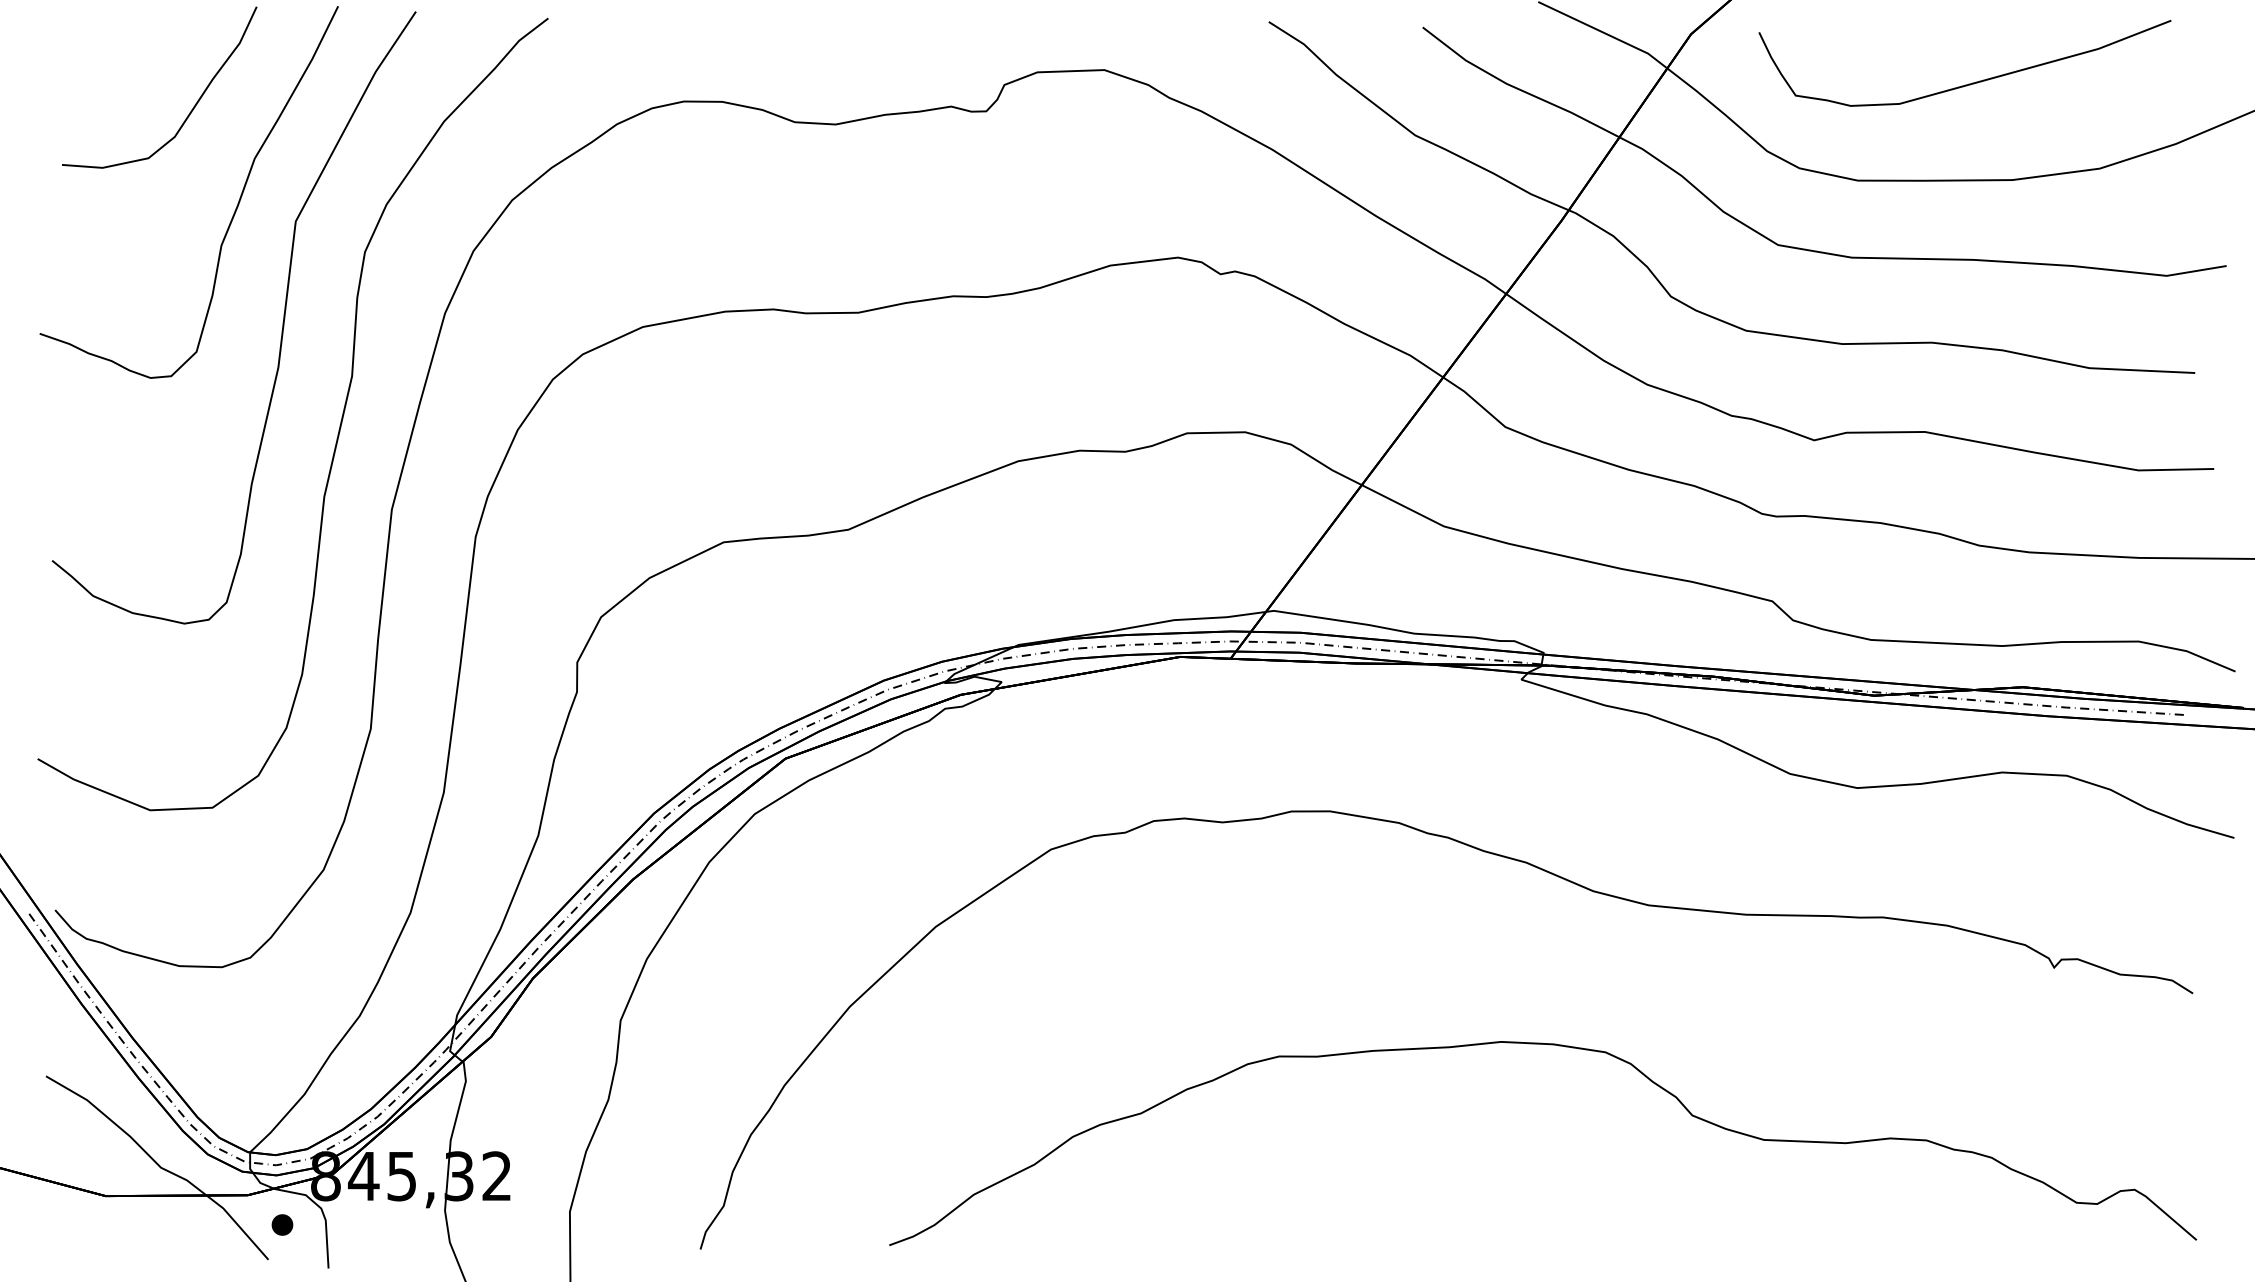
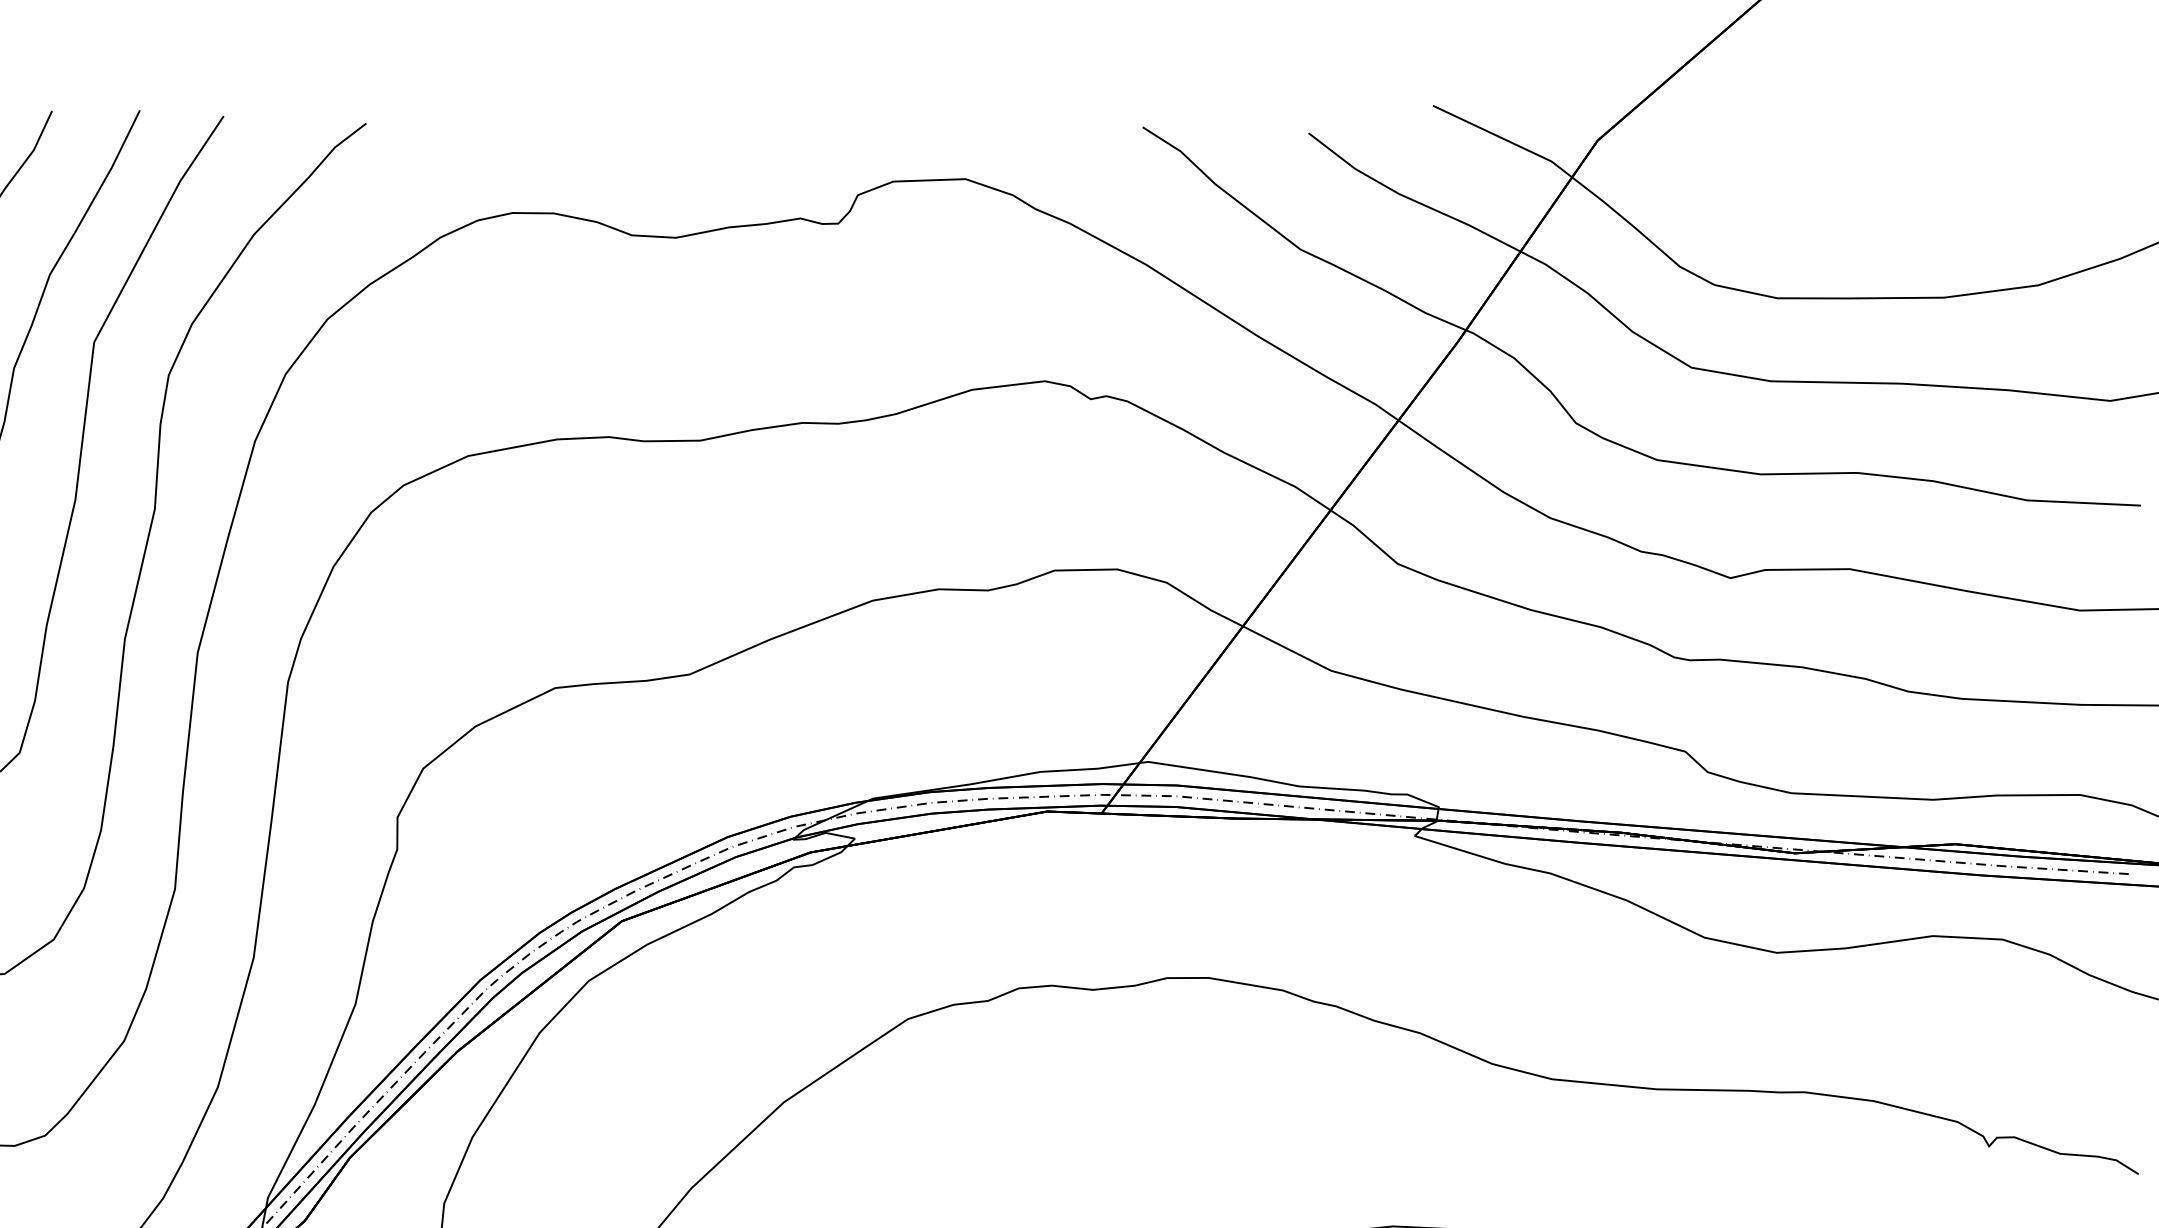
curve: (1968, 83) -> (1896, 193), removed

